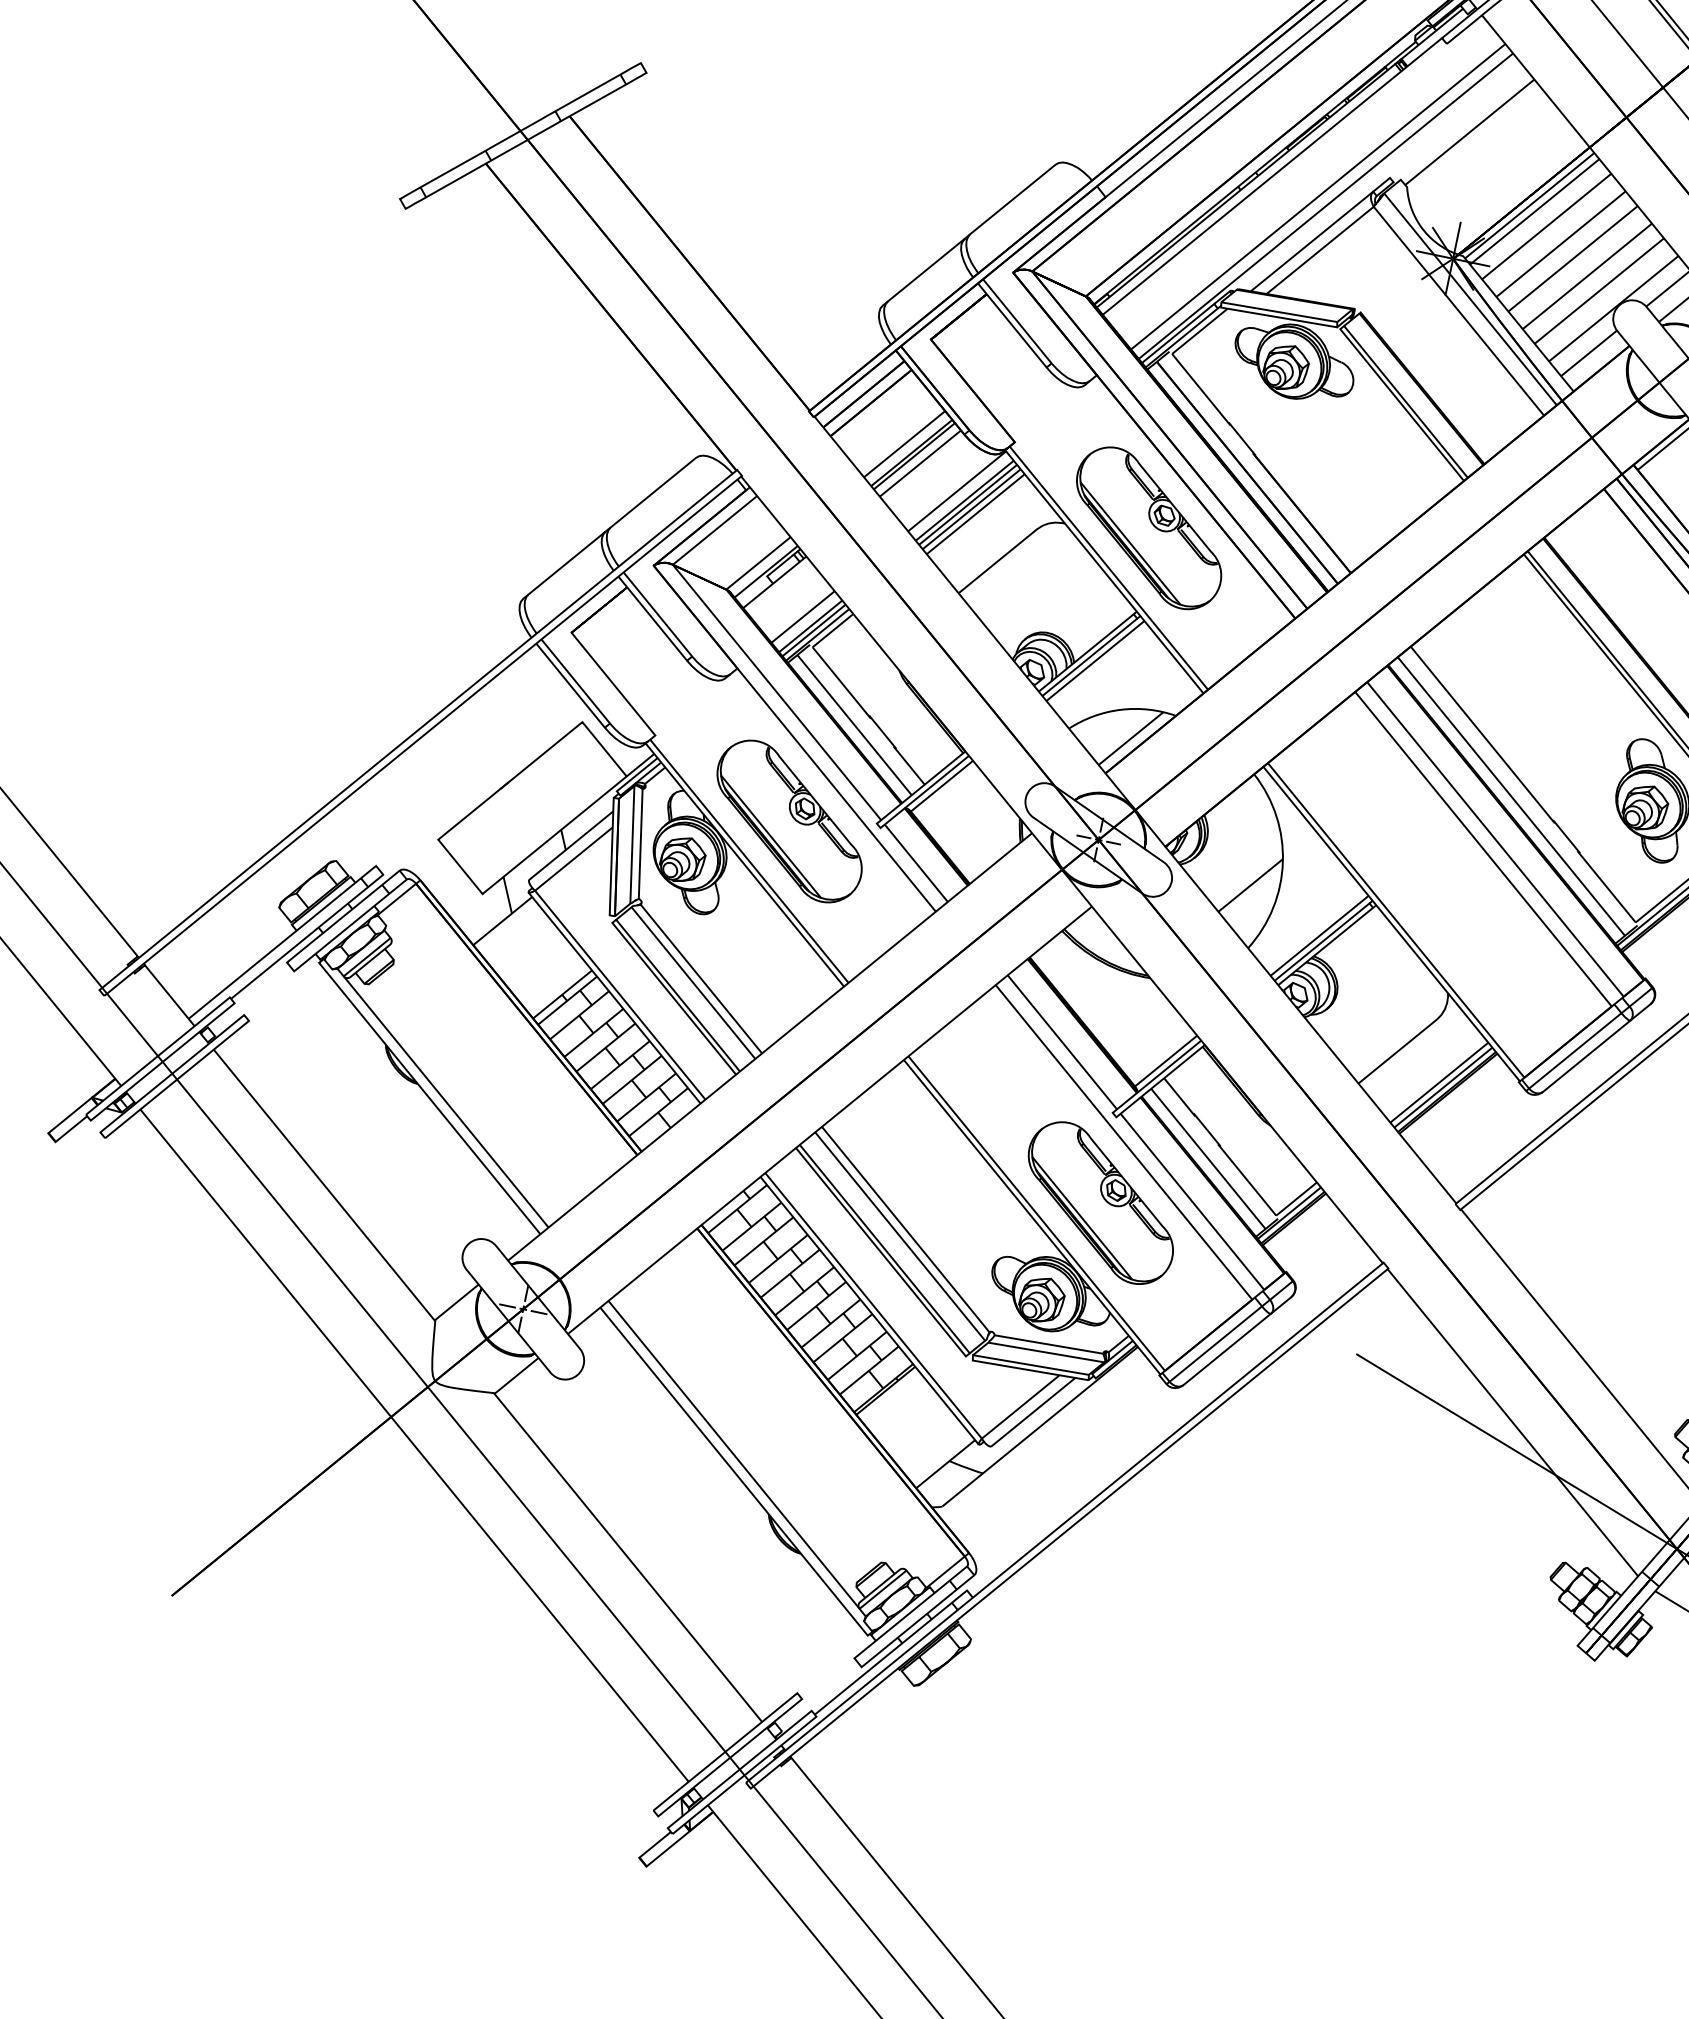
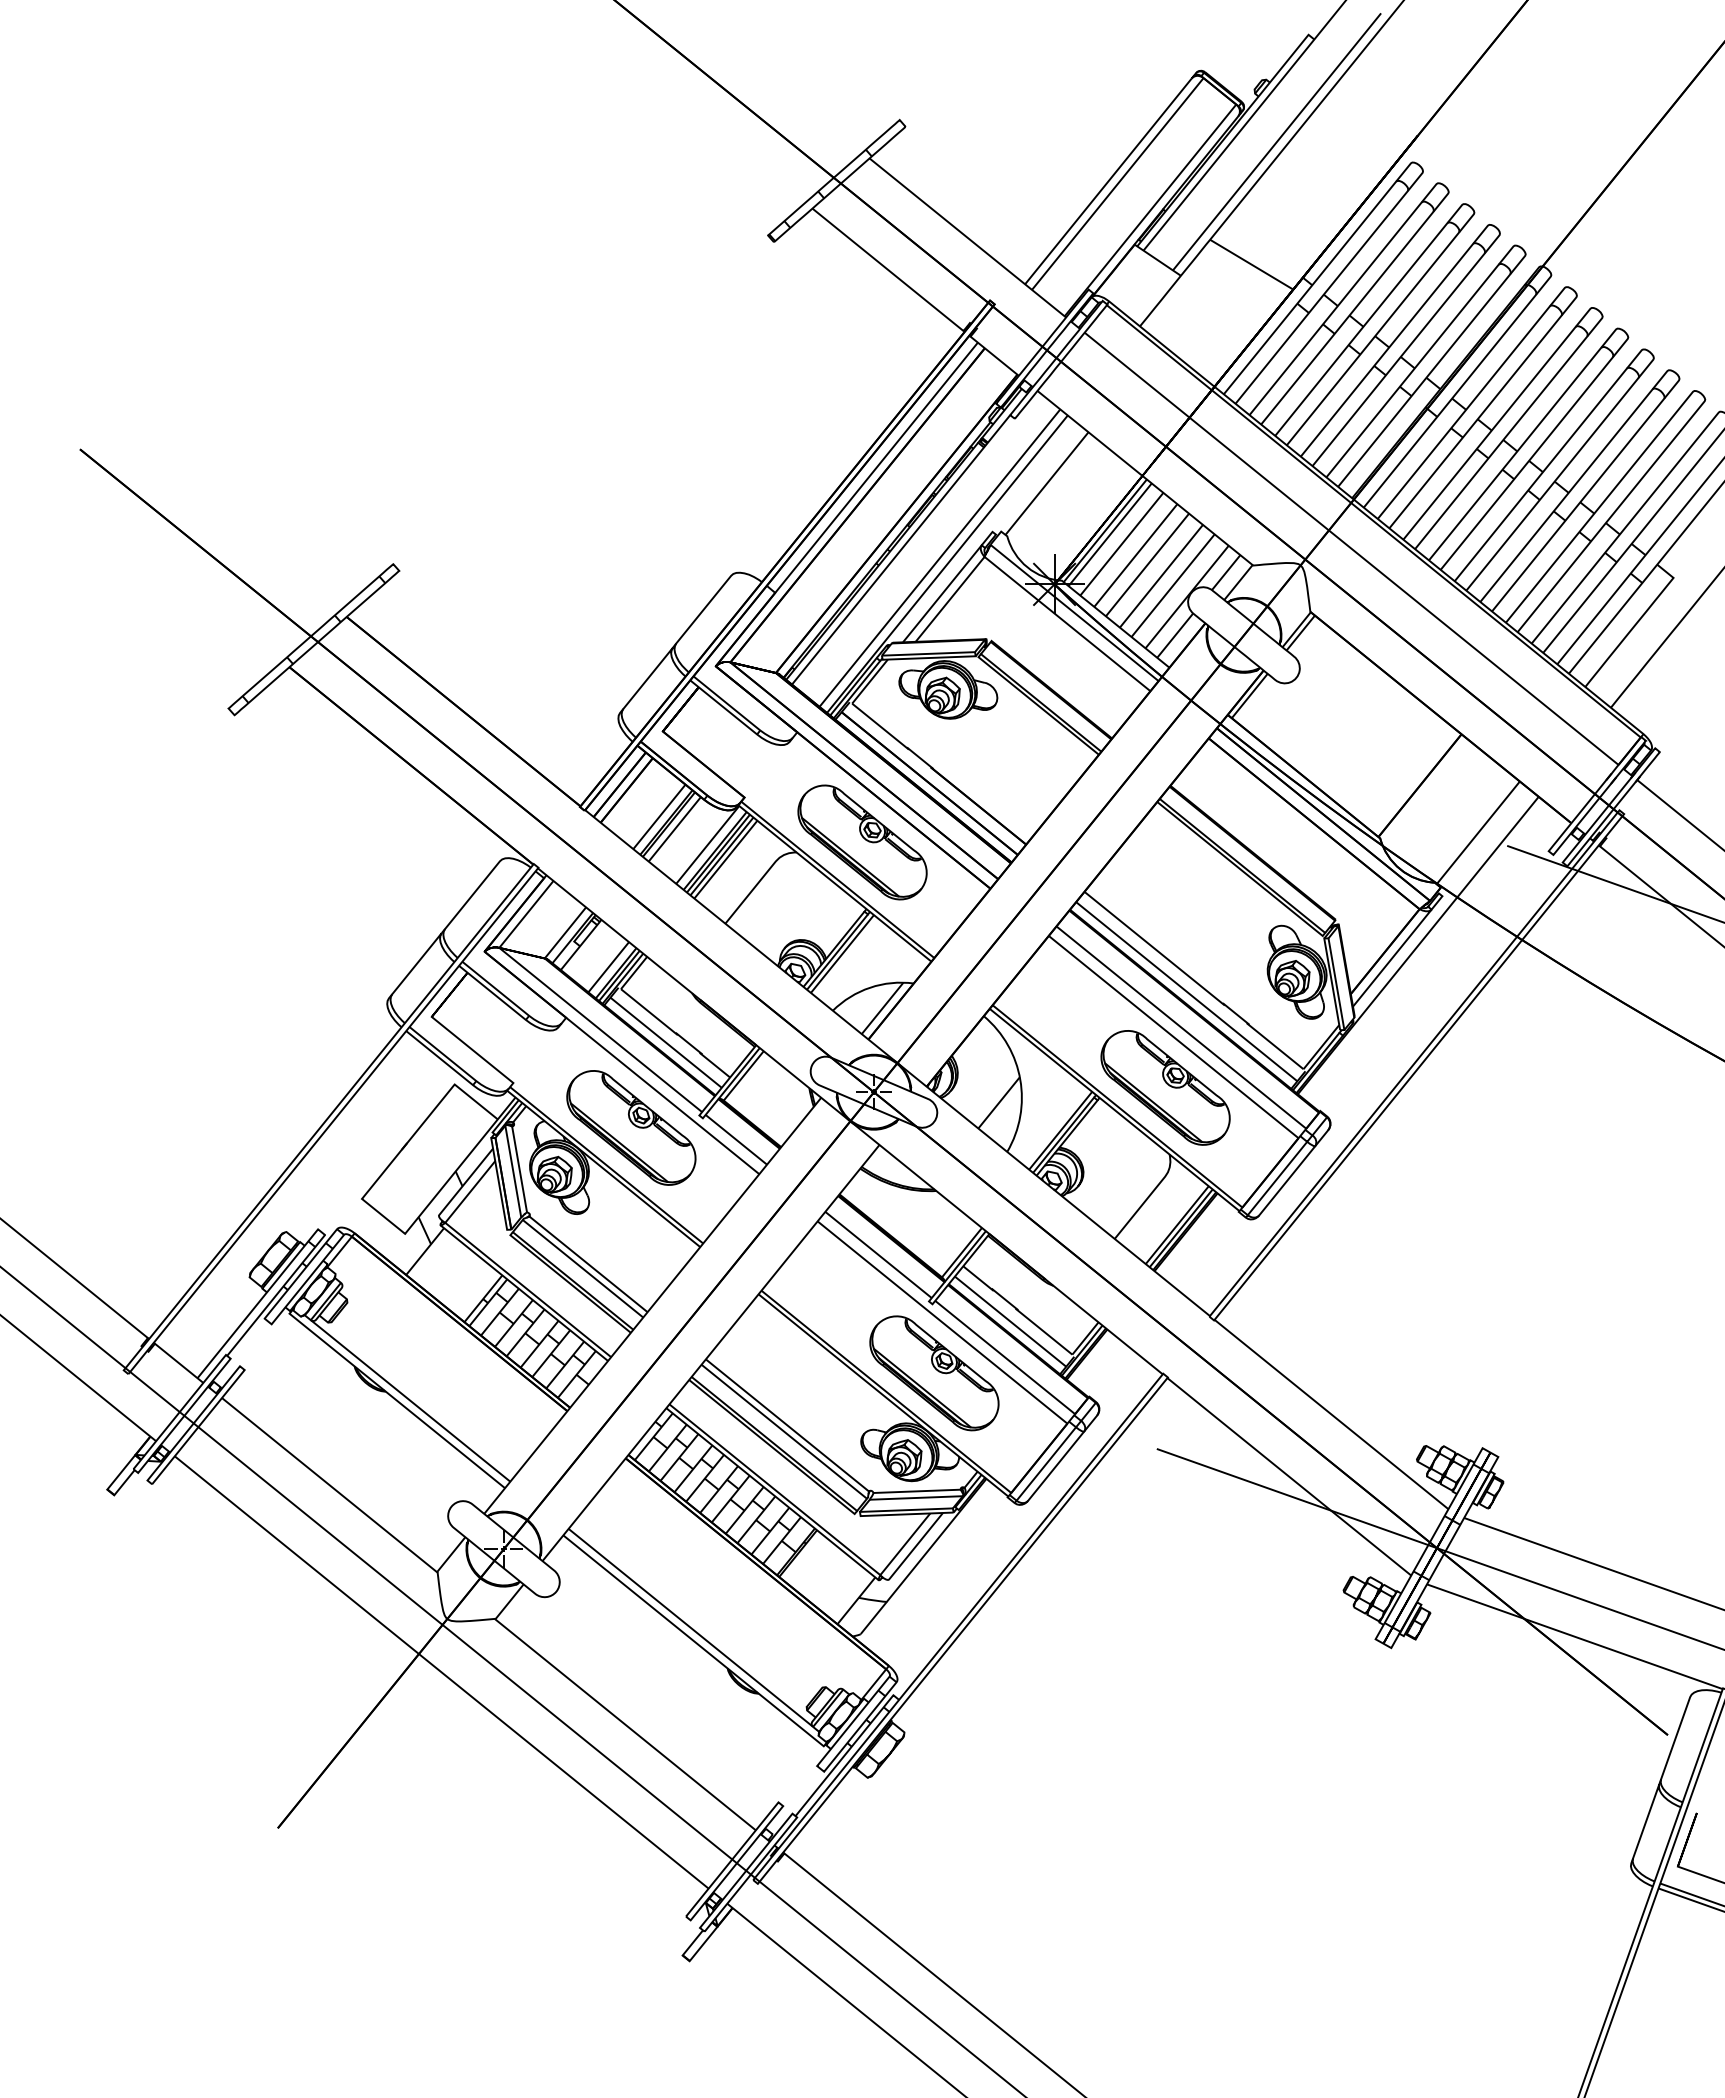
part: (1460, 909) -> (1165, 1087), added

